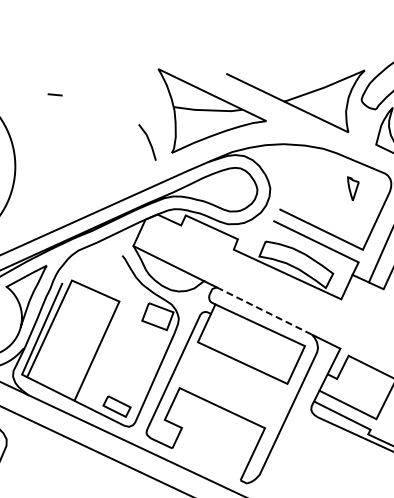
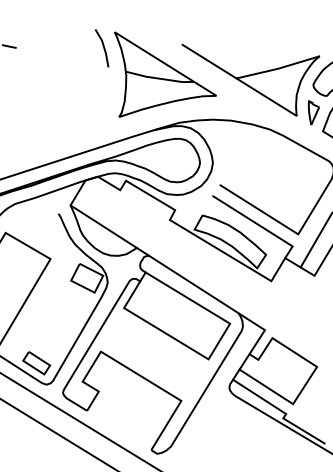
line: (148, 142) -> (103, 48), moved
part: (353, 188) -> (313, 112), moved
line: (263, 310) -> (192, 283), dashed -> solid

